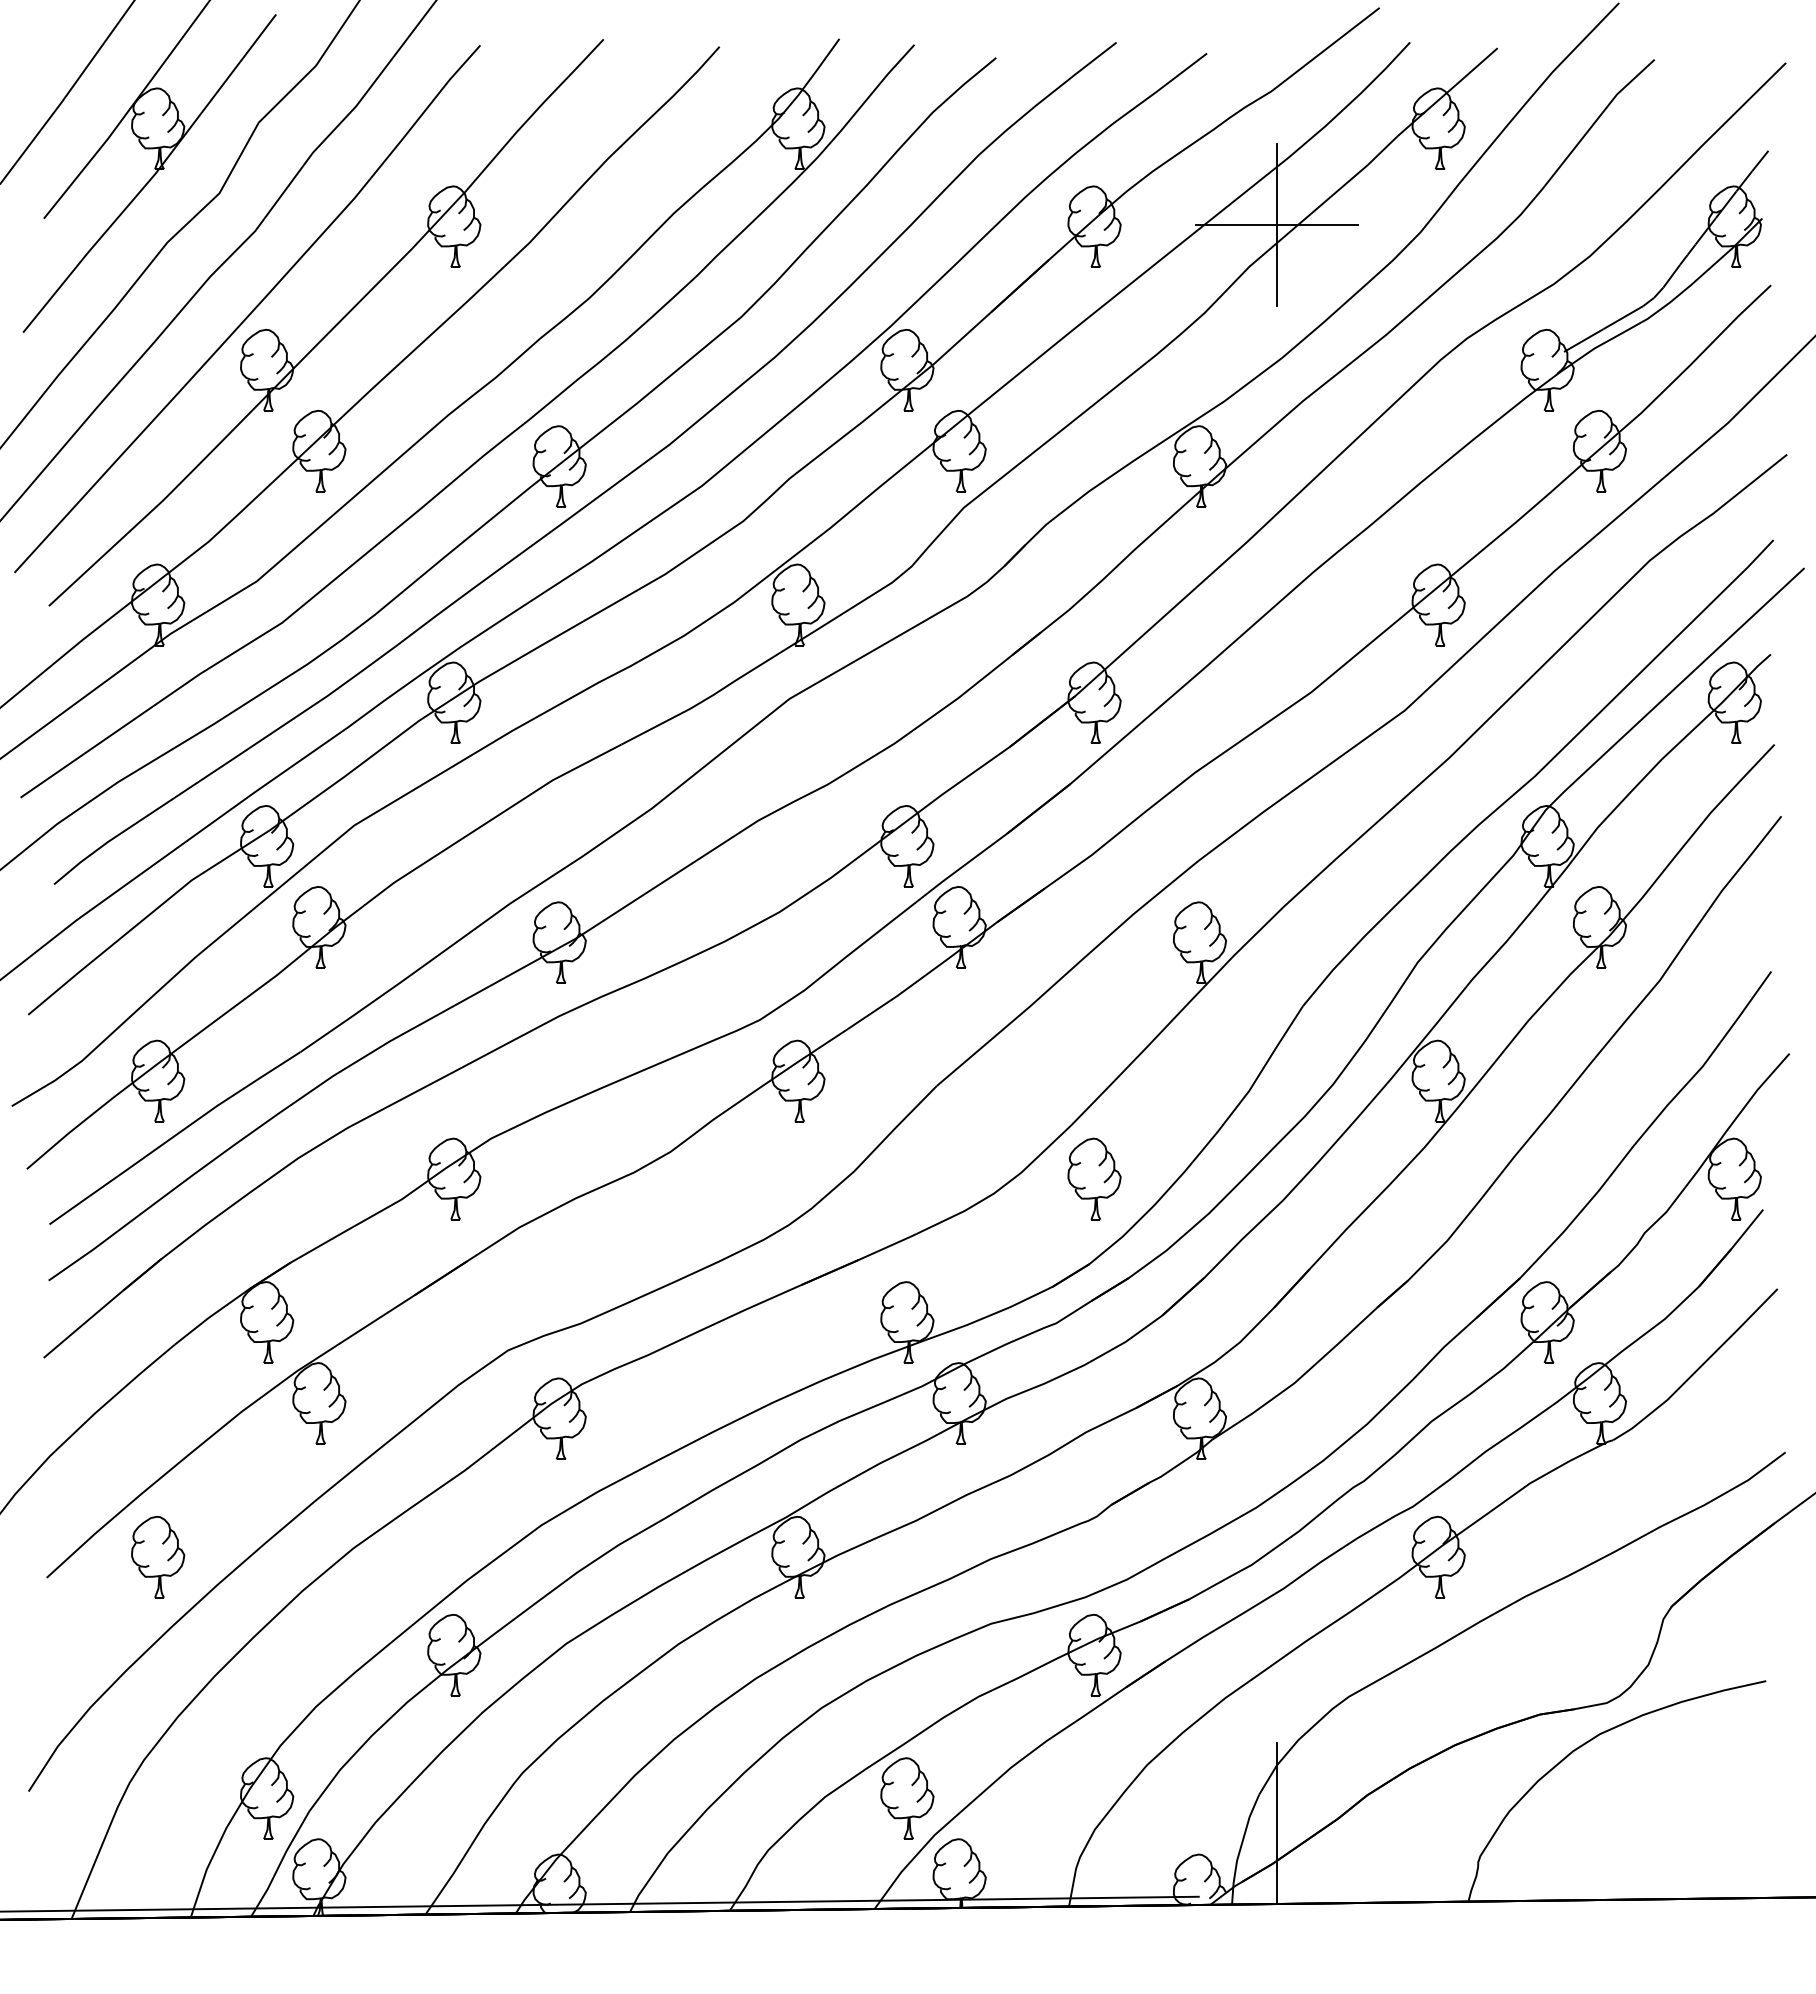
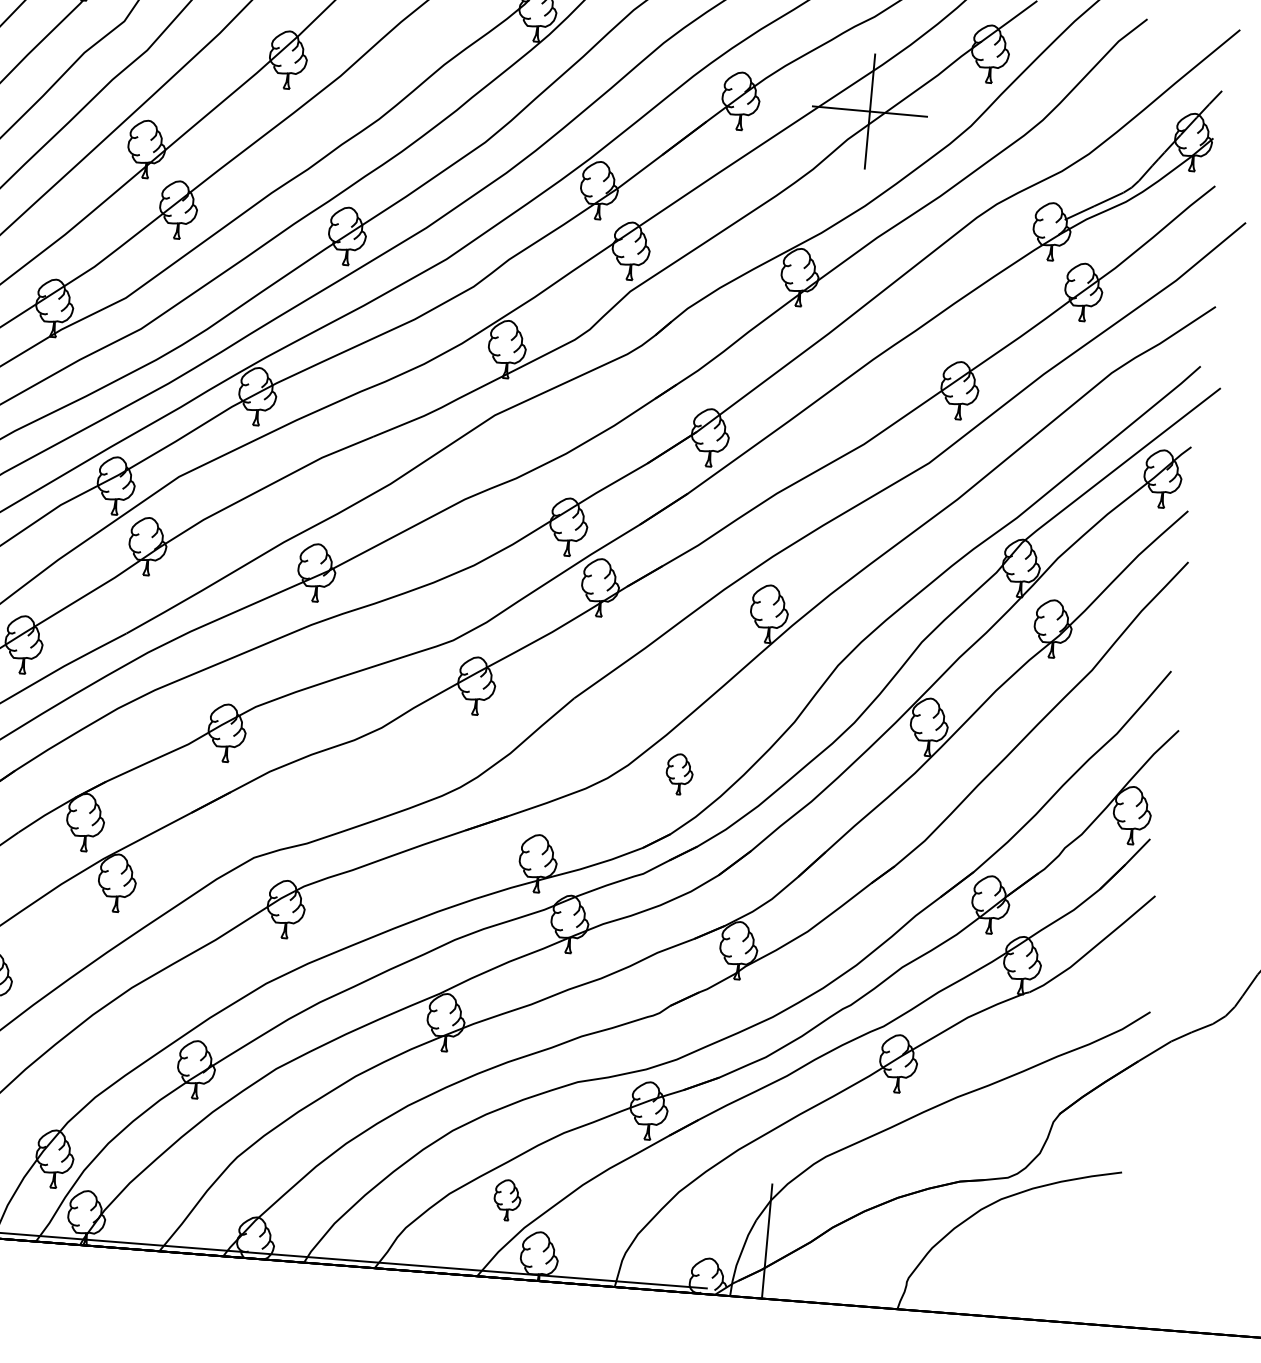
part: (1094, 1178) -> (679, 773), size x0.7
part: (907, 1798) -> (507, 1200), size x0.7

